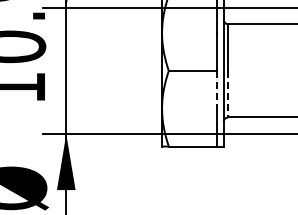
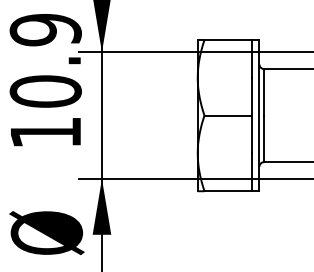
line: (216, 89) -> (252, 134), dashed -> solid
line: (228, 94) -> (264, 139), dashed -> solid

